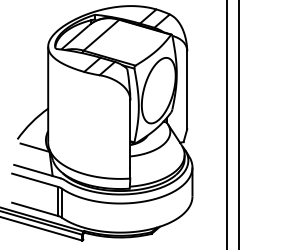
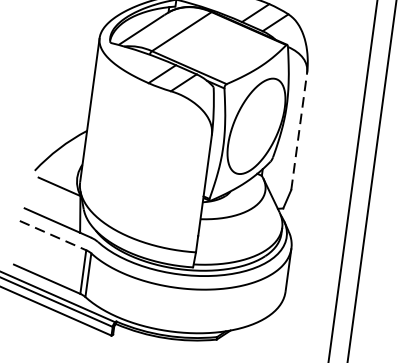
line: (187, 89) -> (299, 130), solid -> dashed
line: (35, 180) -> (53, 236), solid -> dashed

